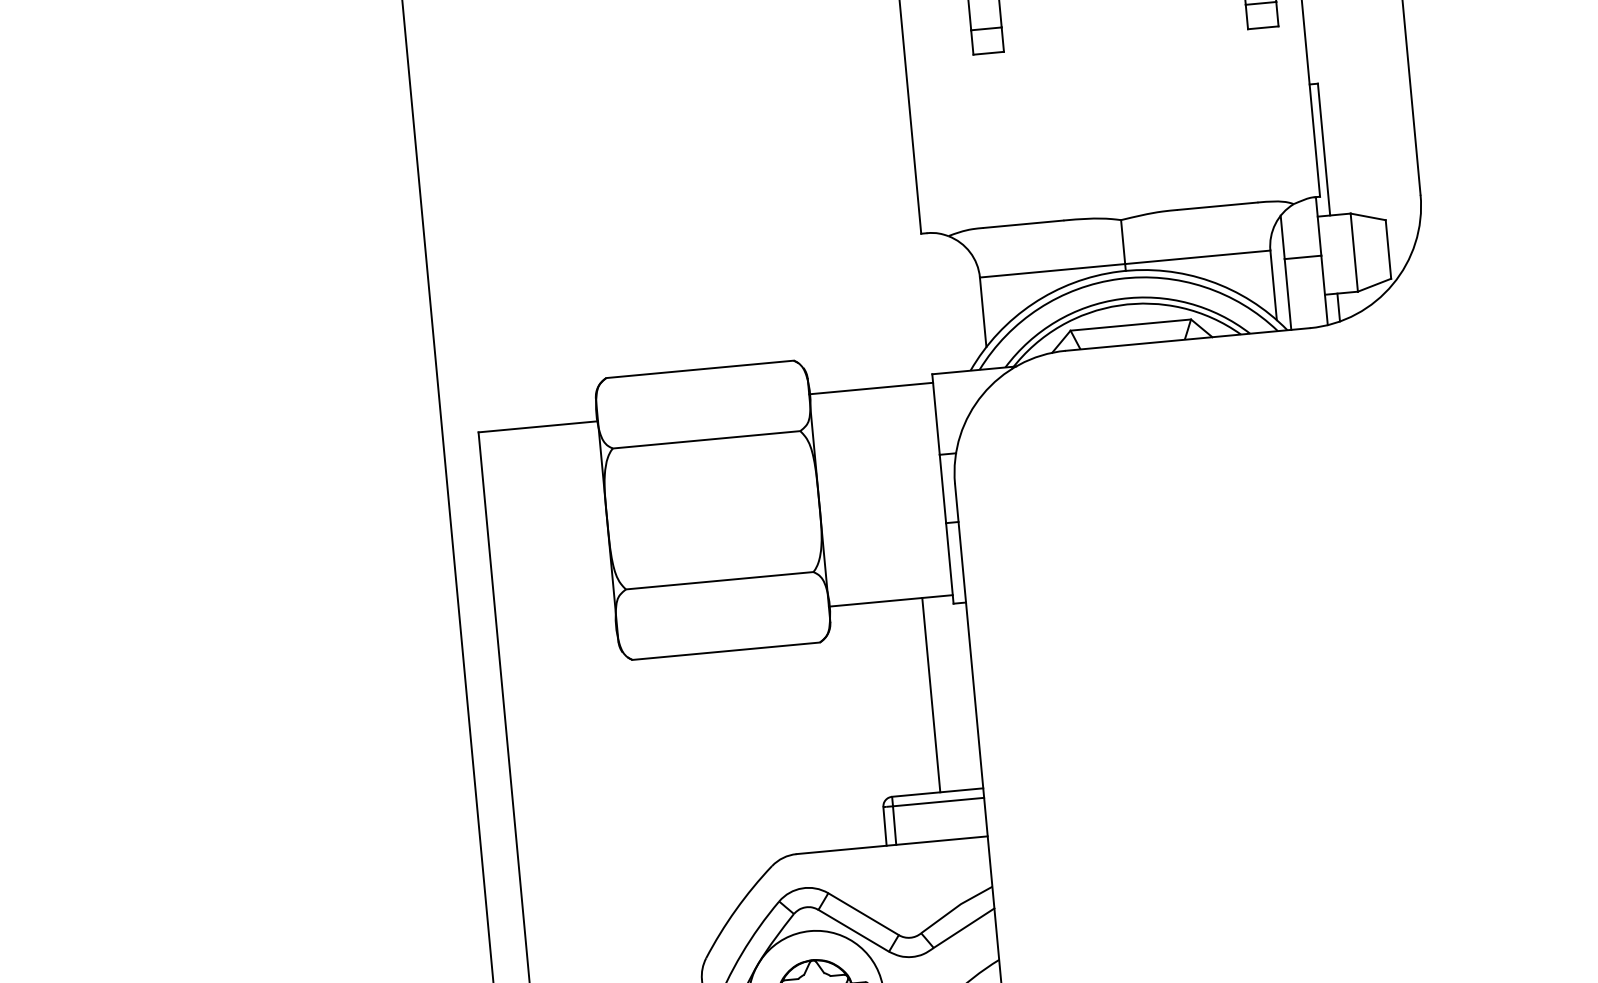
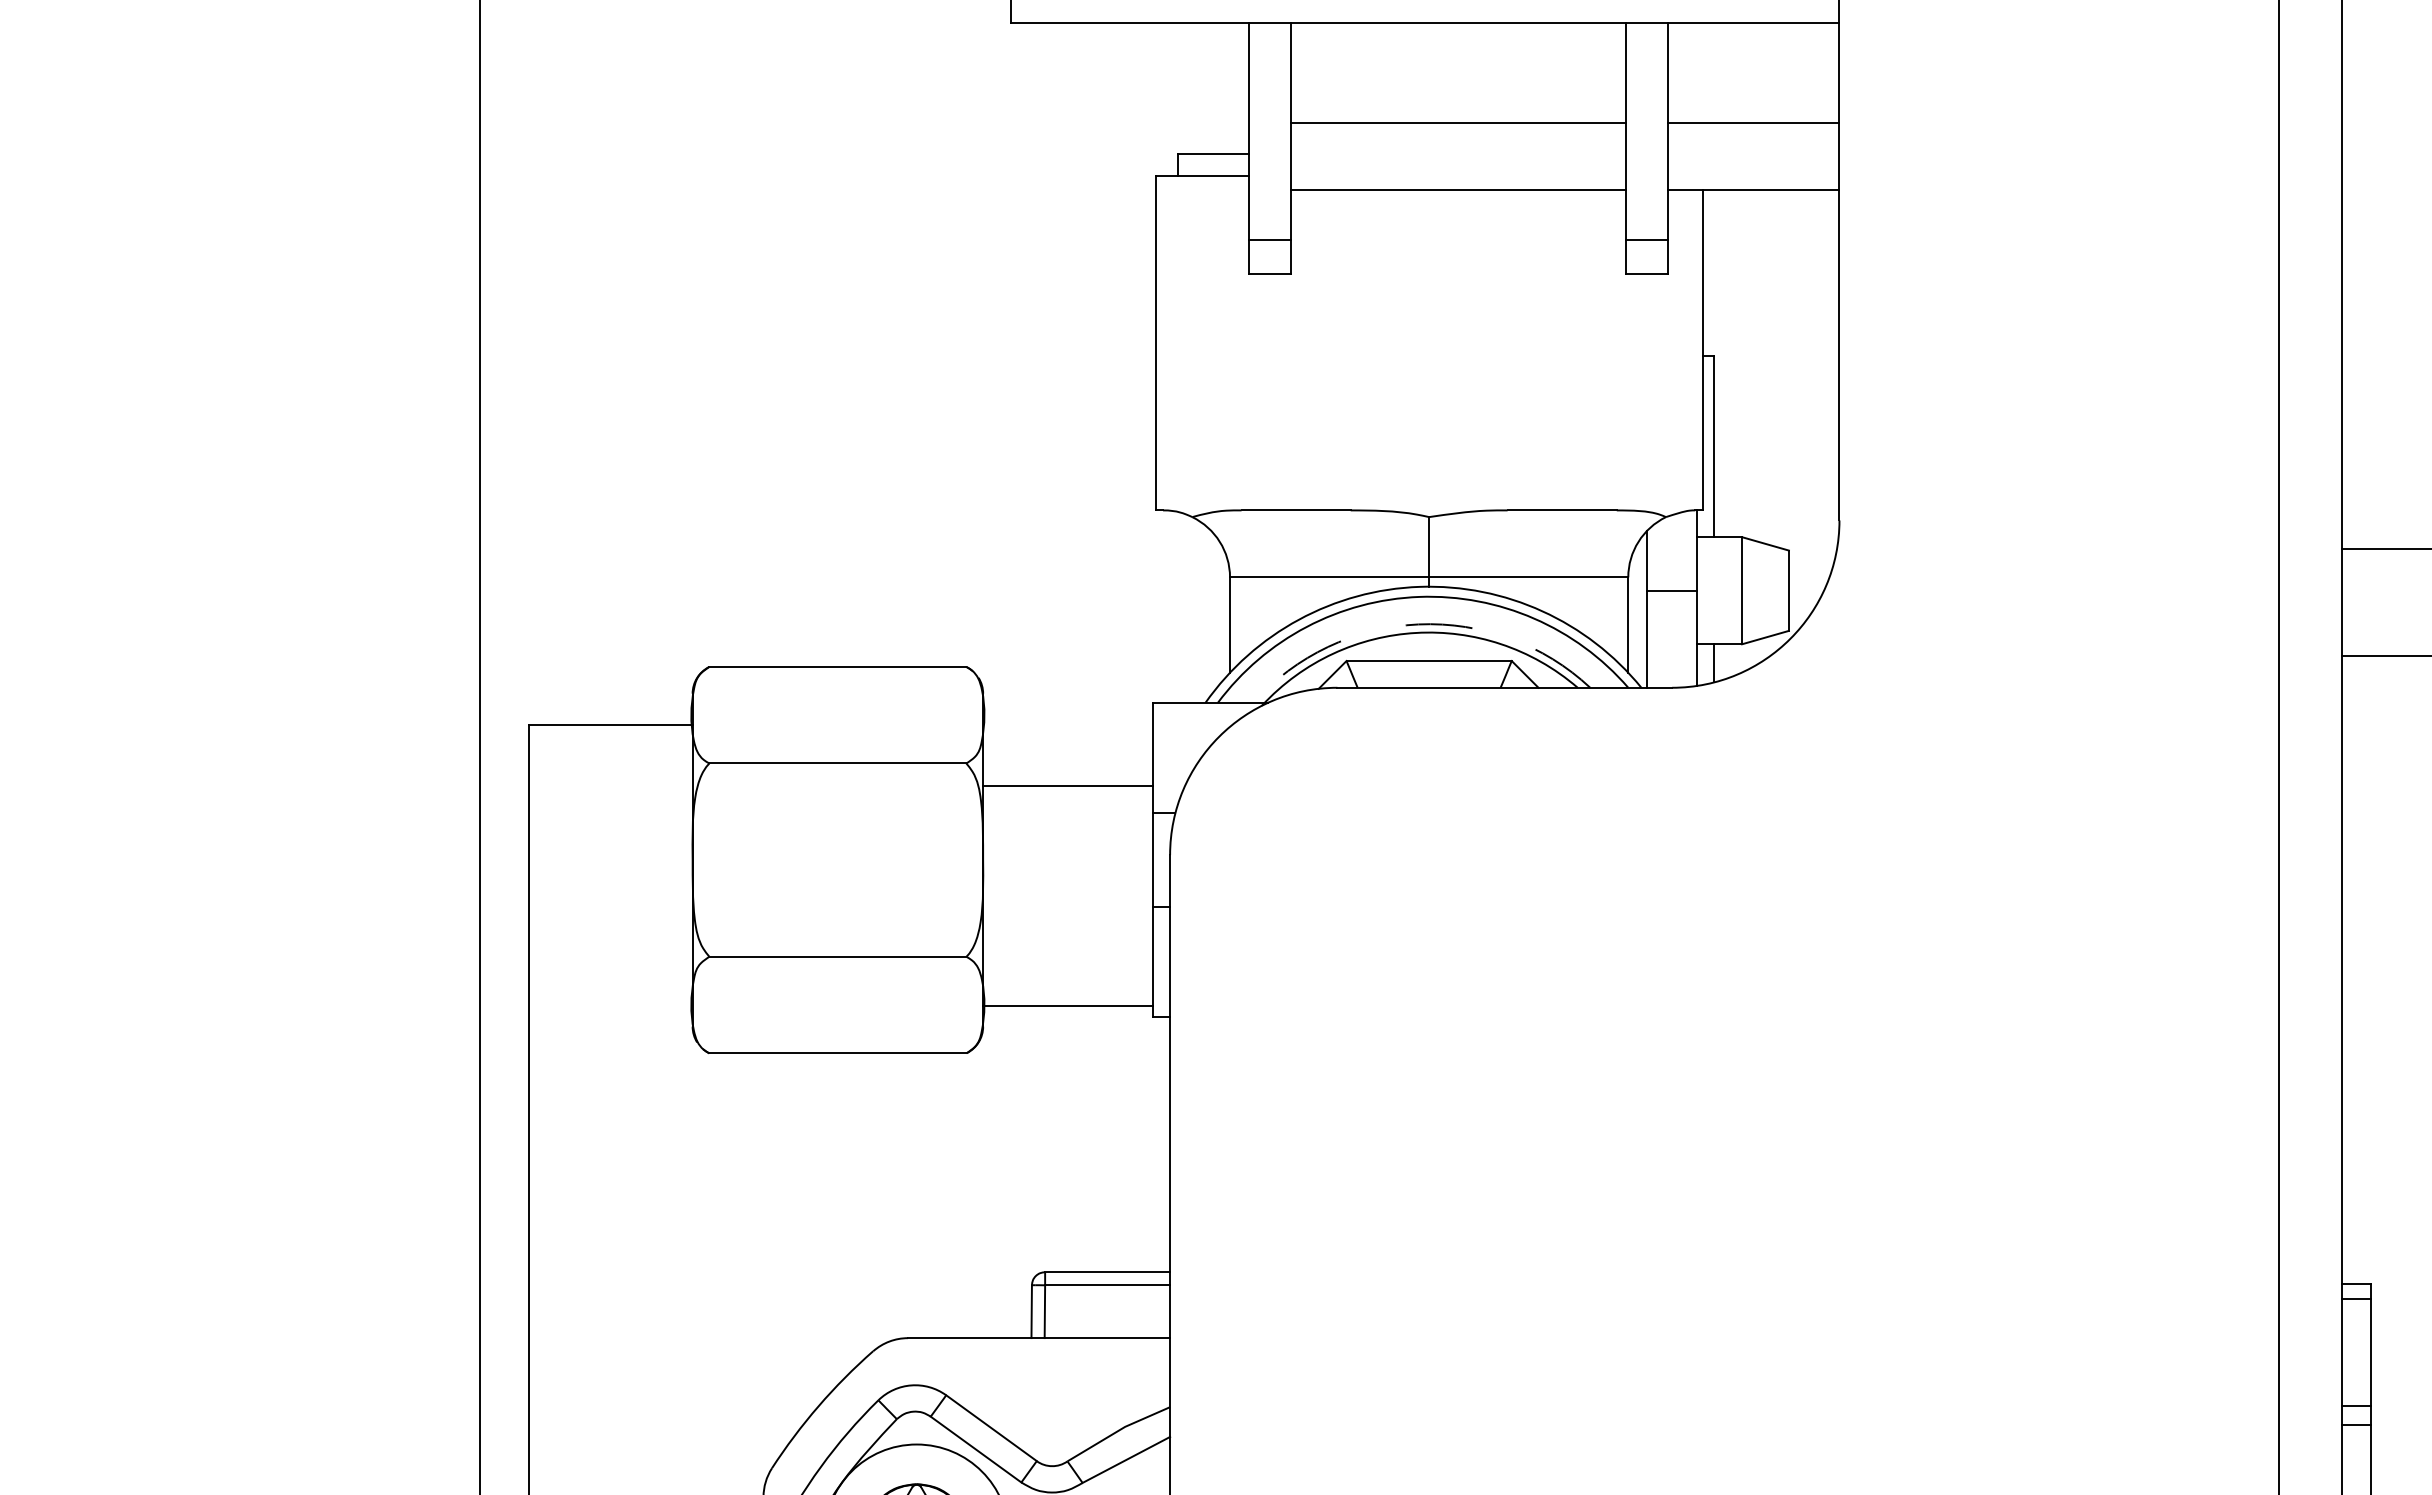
arc: (1120, 299) -> (1418, 624), solid -> dashed
line: (871, 388) -> (1068, 785), moved
line: (931, 694) -> (1111, 1138), removed

